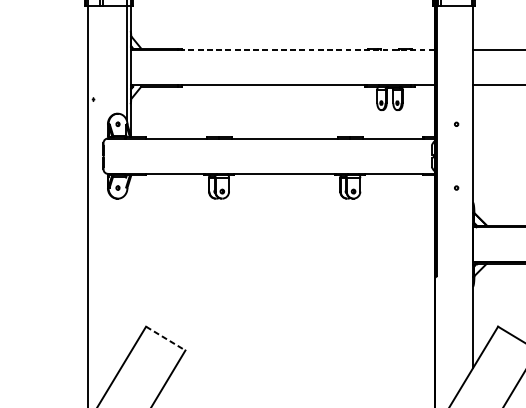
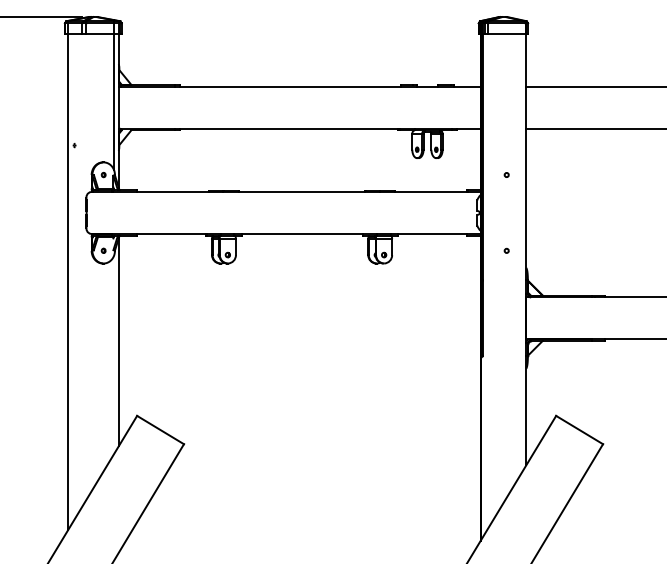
line: (306, 49) -> (327, 86), dashed -> solid
line: (130, 265) -> (118, 342), added
line: (165, 338) -> (160, 430), dashed -> solid

